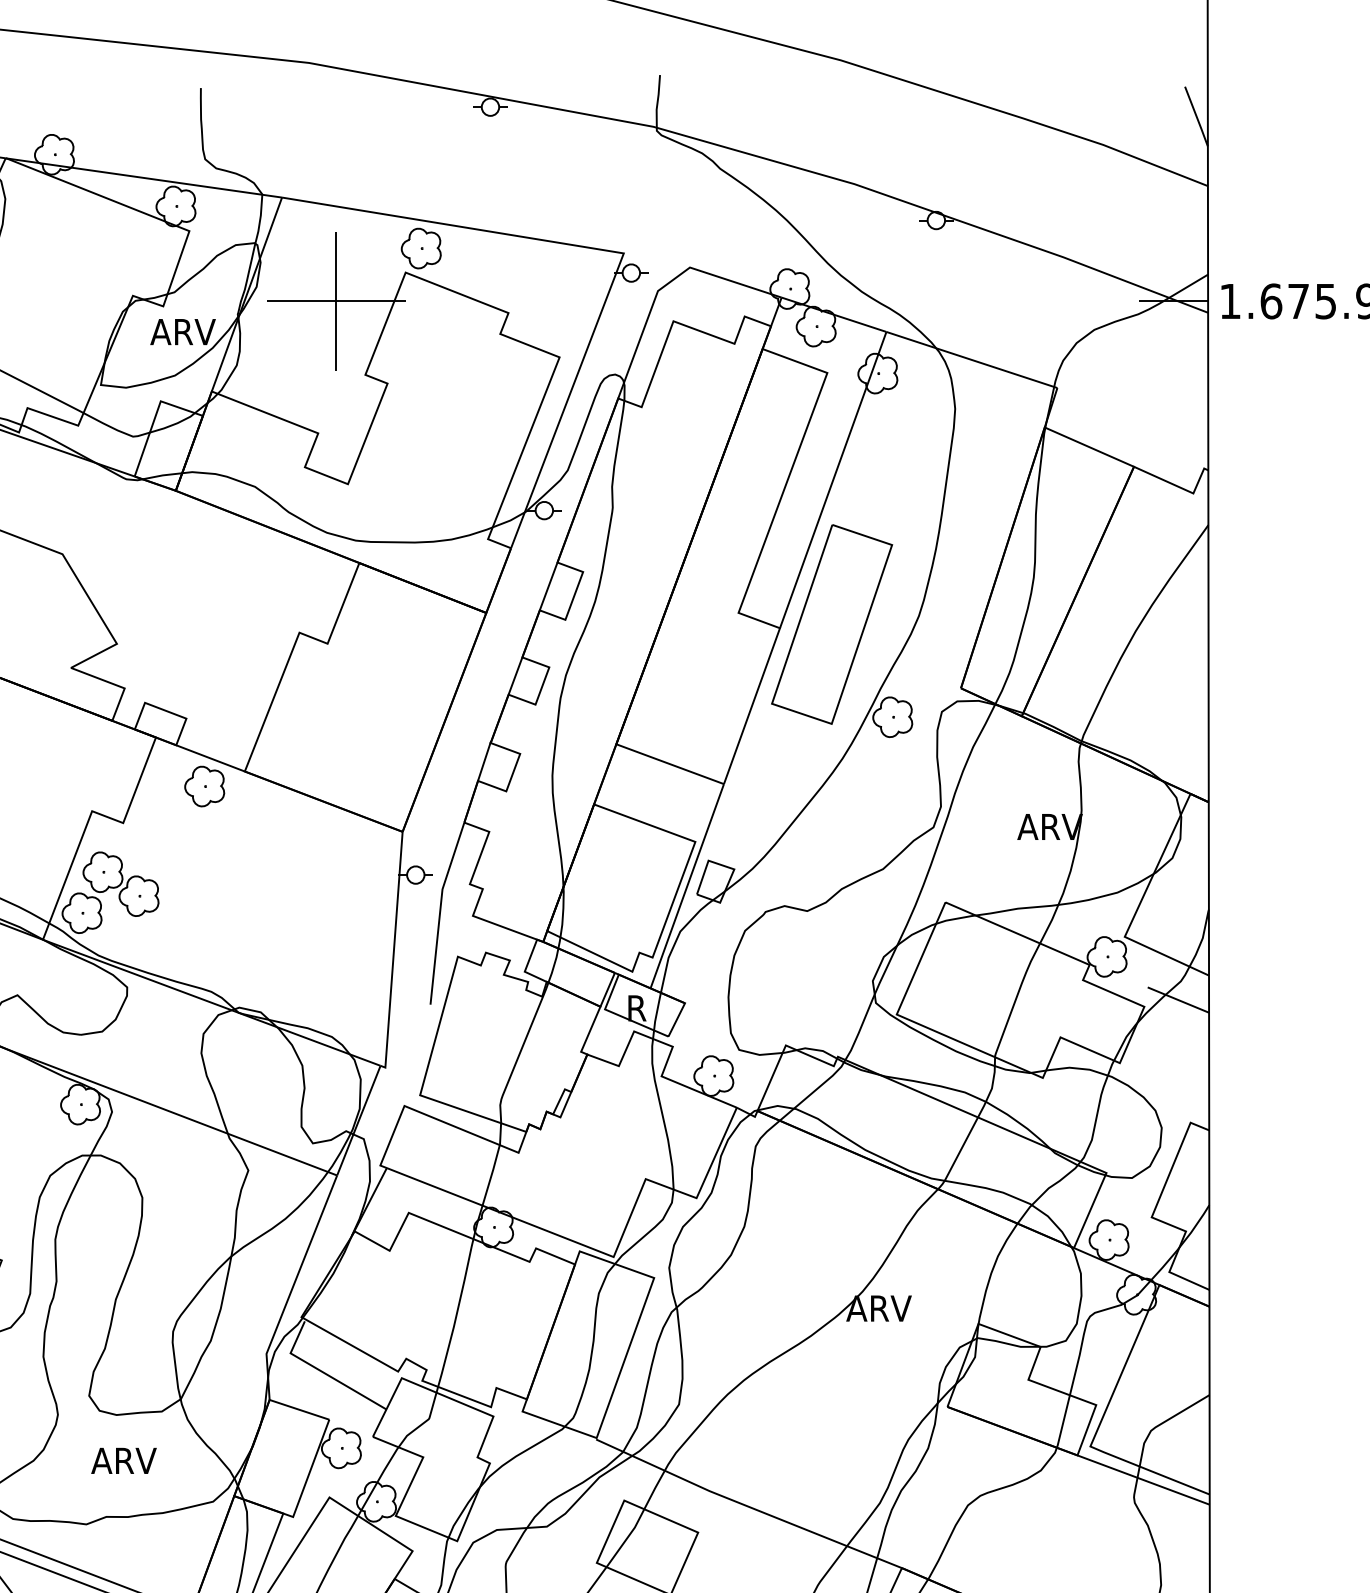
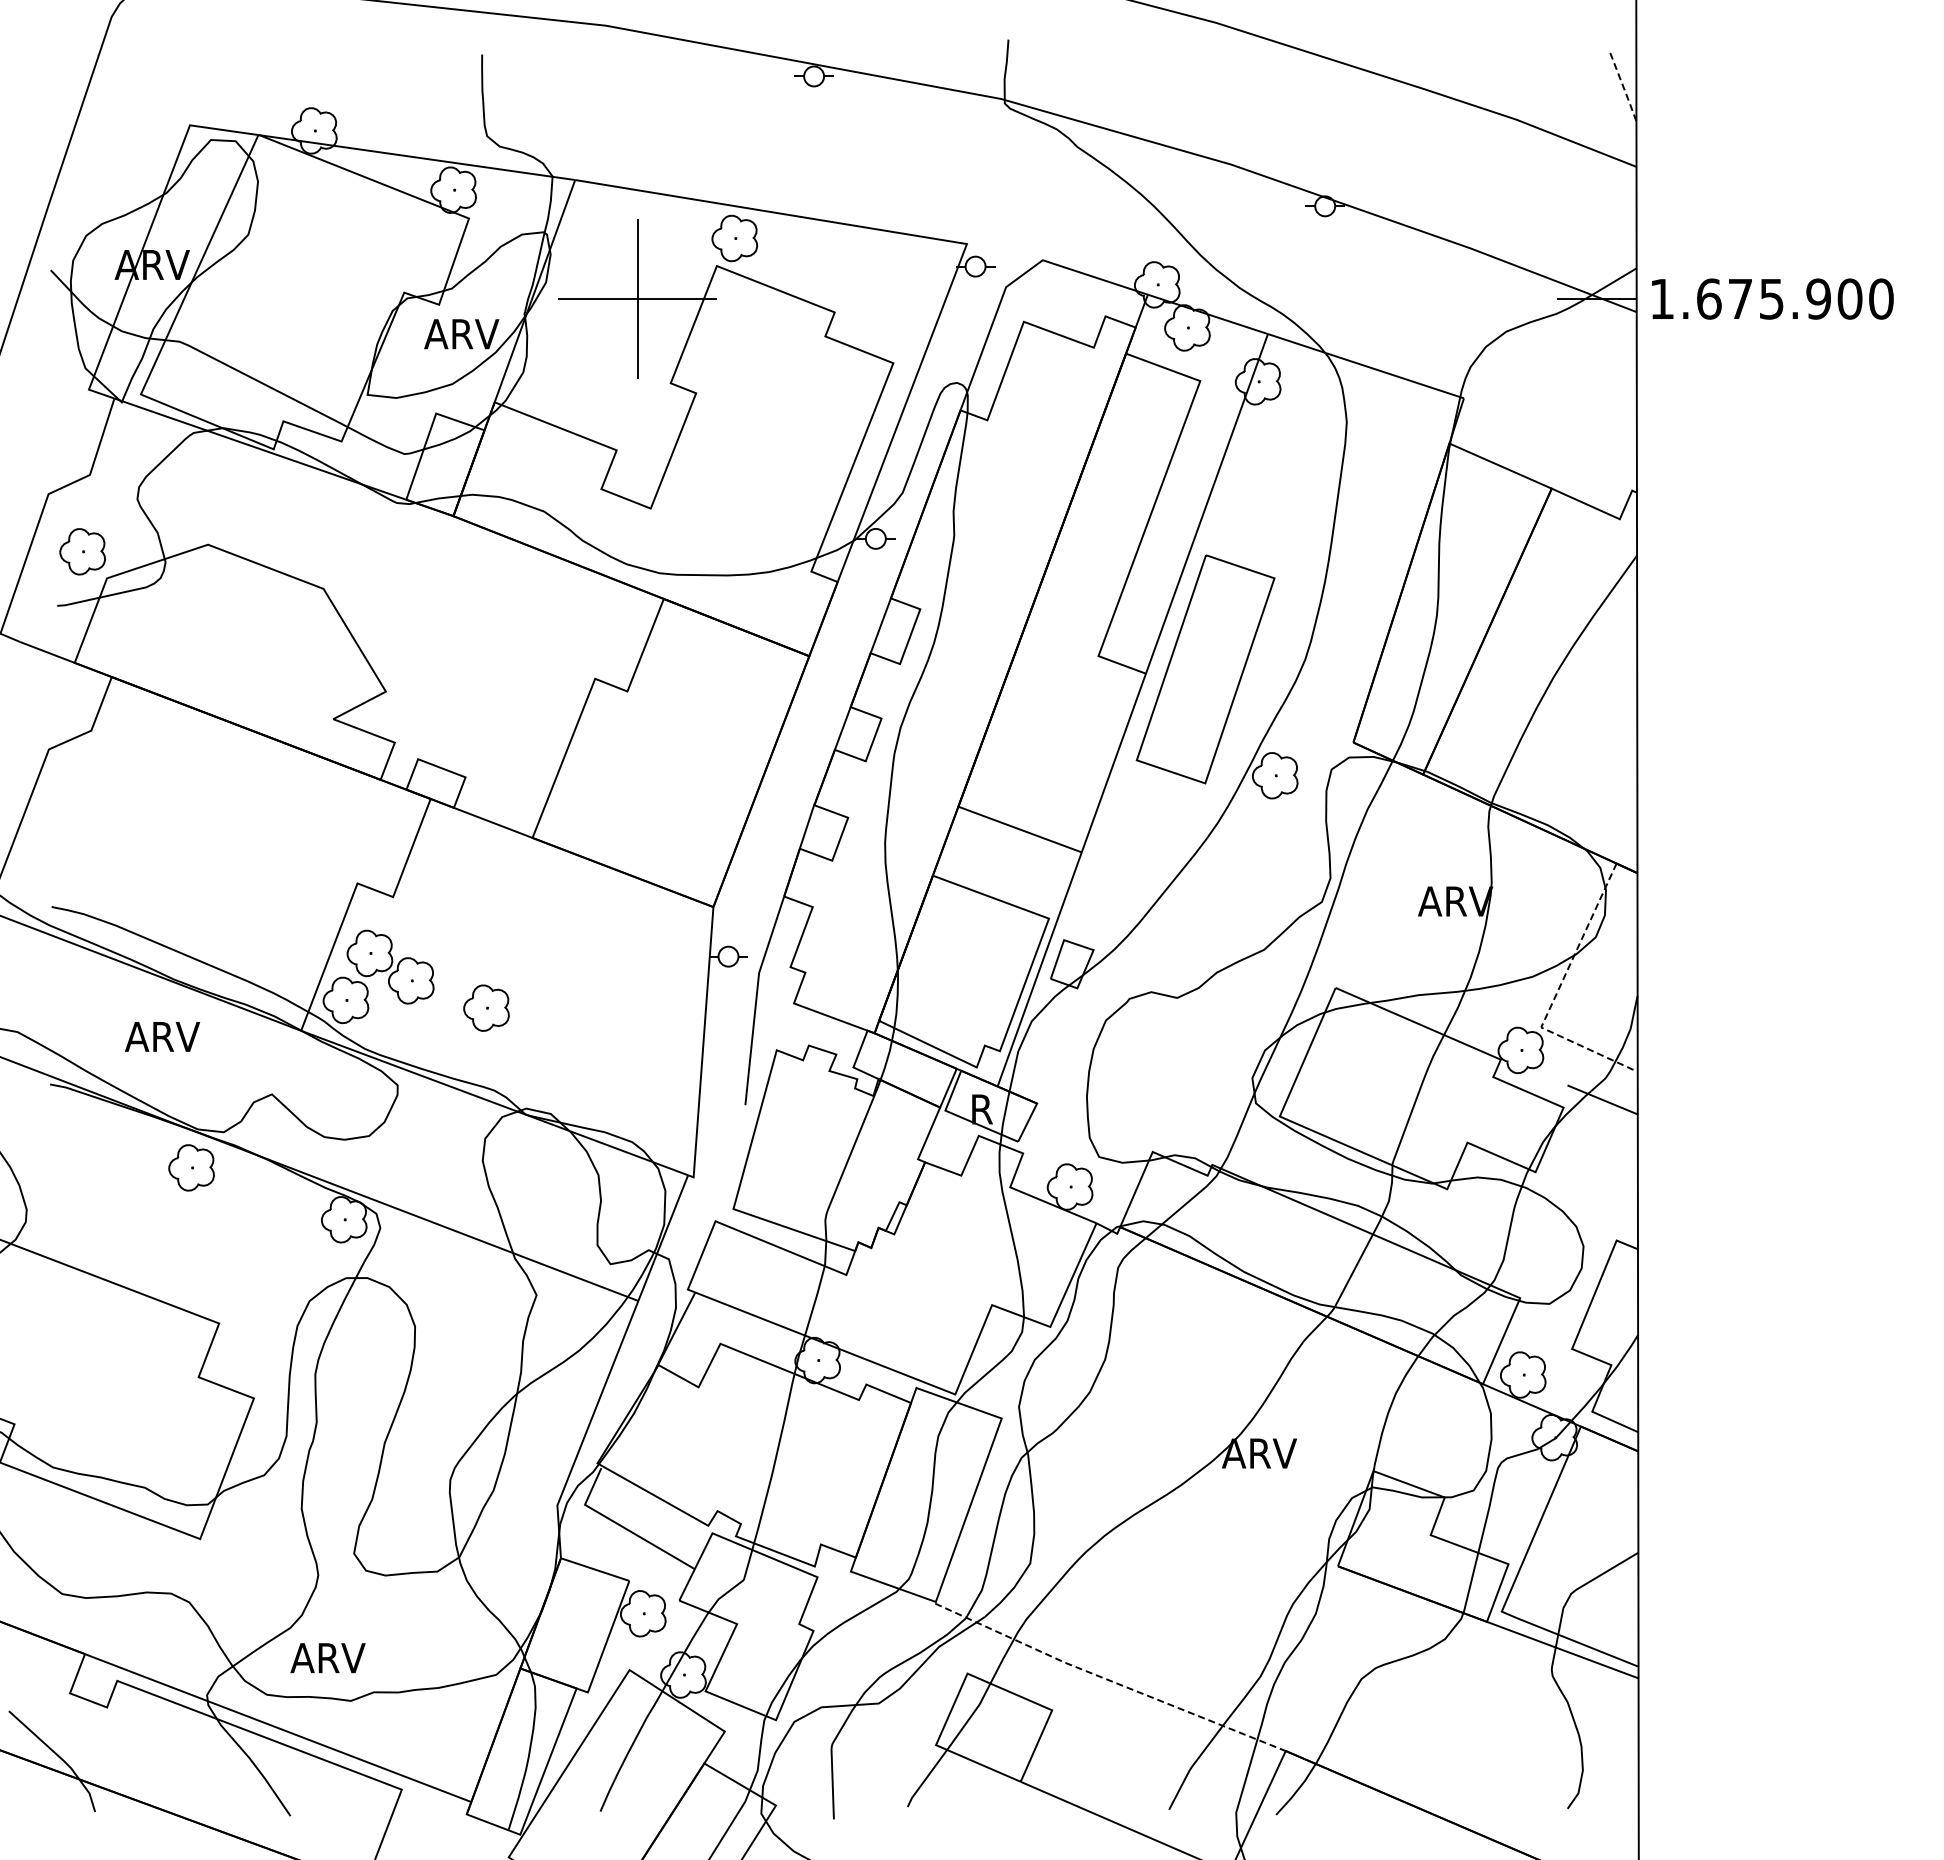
line: (1196, 116) -> (1623, 87), solid -> dashed
part: (204, 785) -> (486, 1007), moved
line: (1138, 908) -> (1556, 994), solid -> dashed
text: (123, 1461) -> (327, 1658), moved
line: (747, 1506) -> (1108, 1680), solid -> dashed

